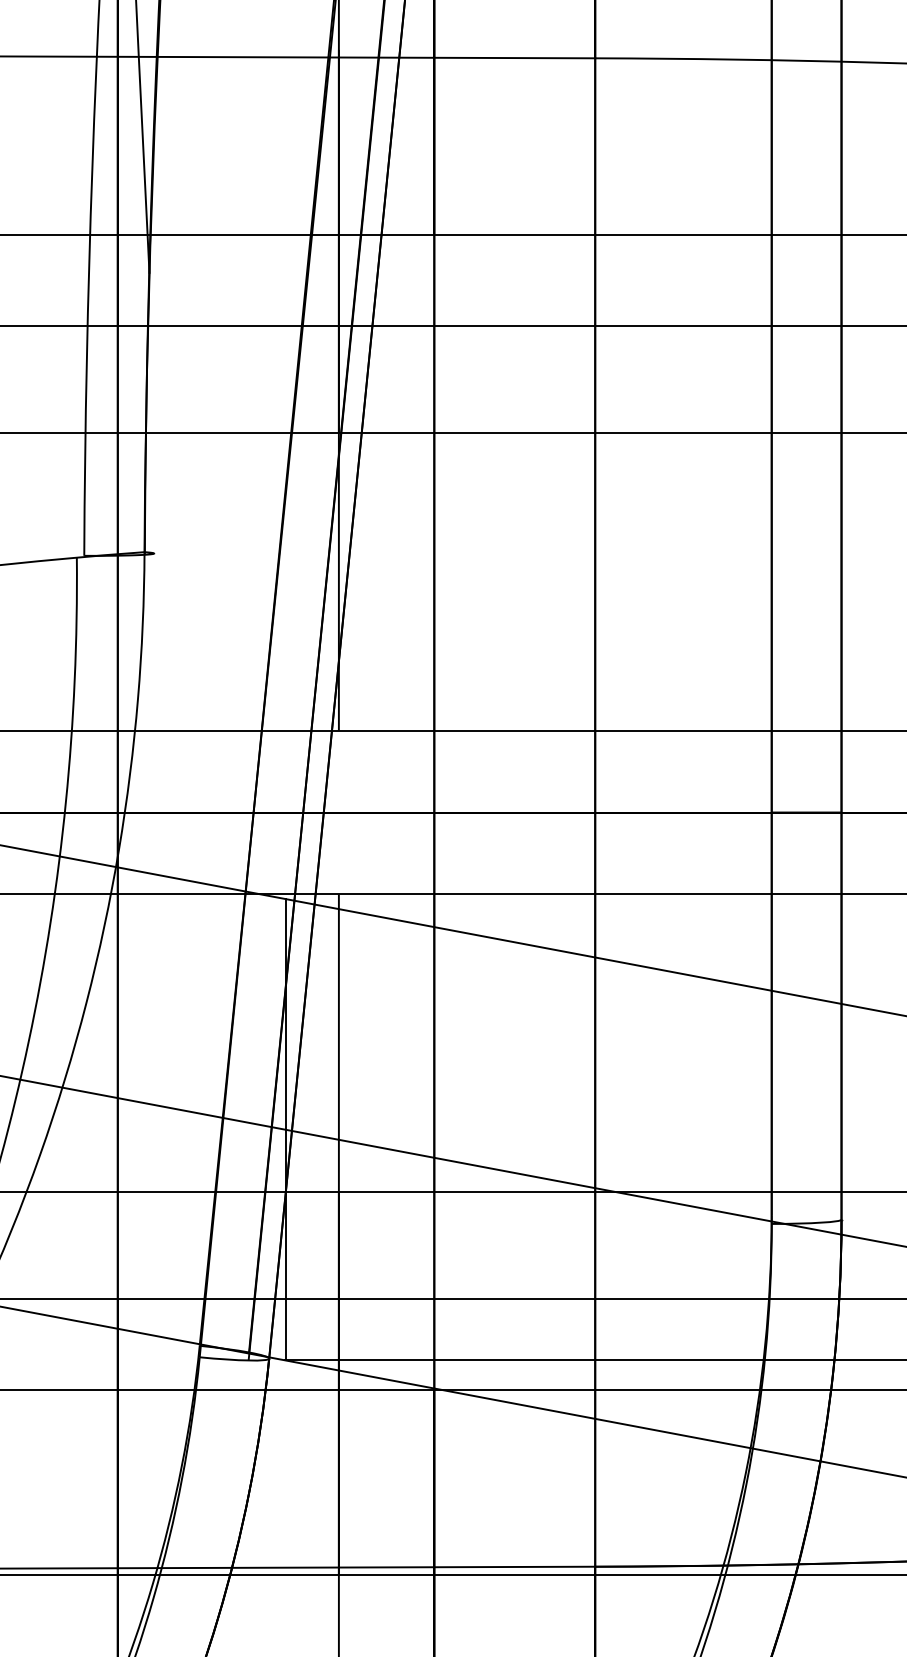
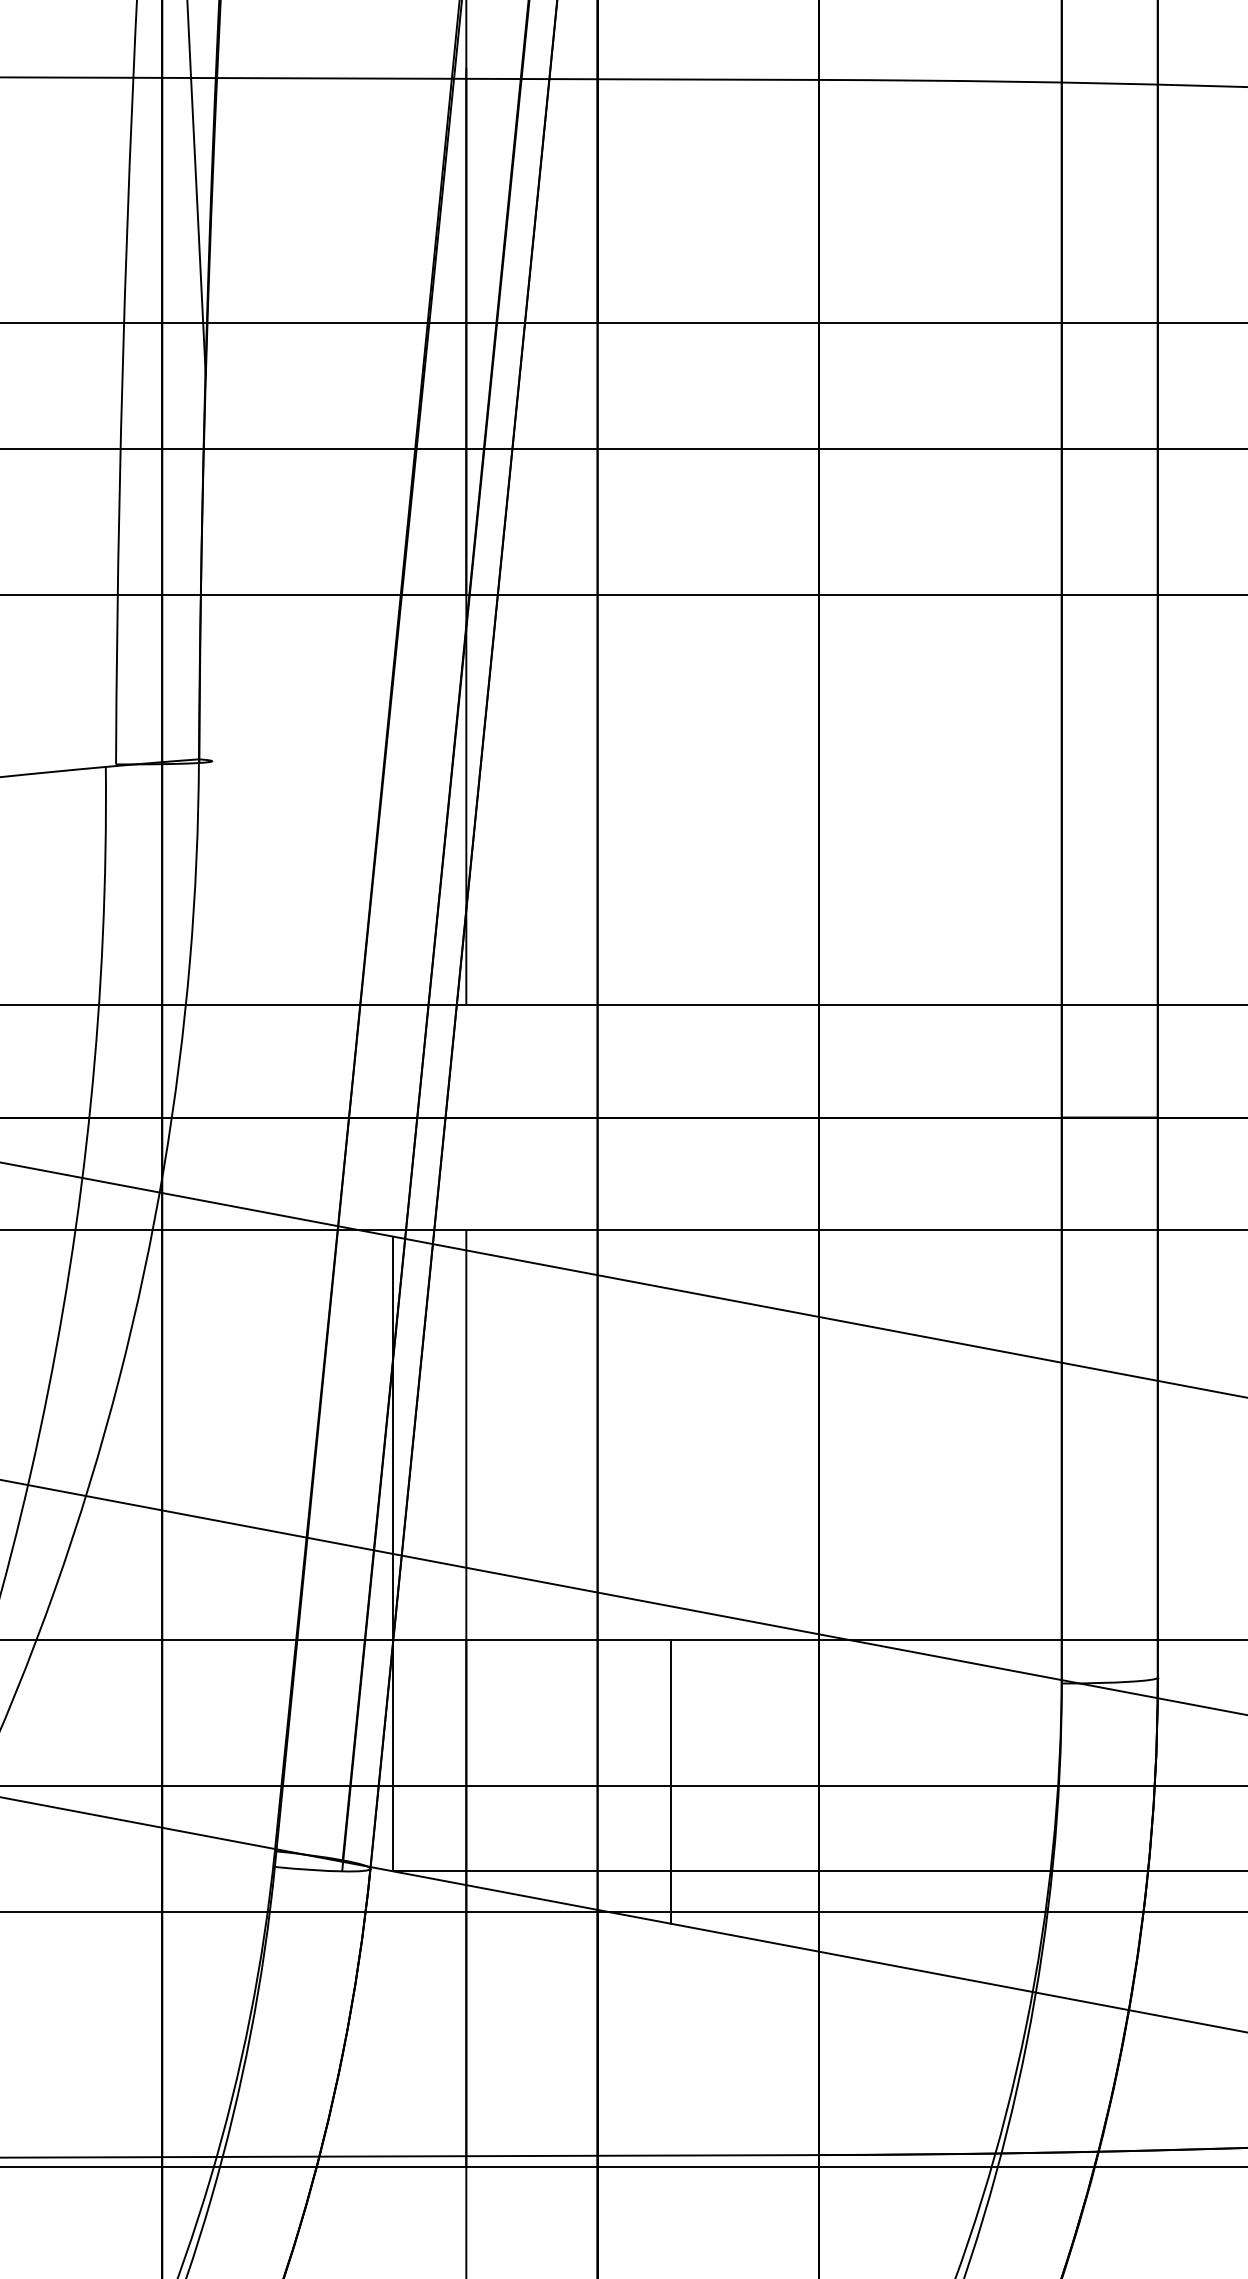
line: (487, 1295) -> (670, 1781), added

